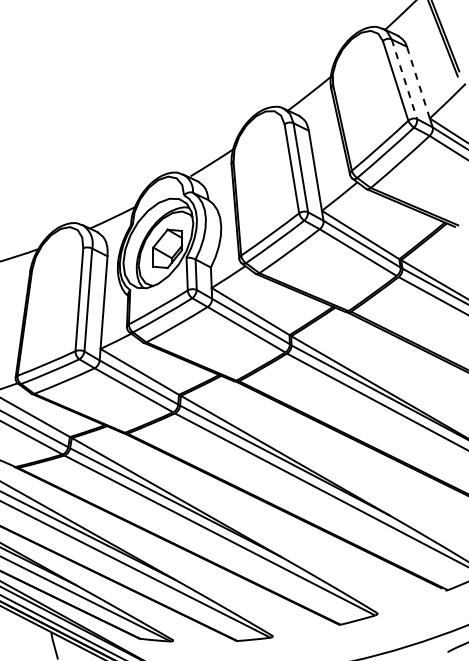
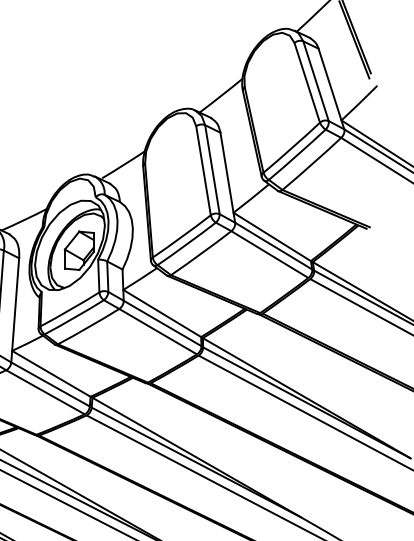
line: (404, 79) -> (316, 81), dashed -> solid
line: (418, 82) -> (330, 84), dashed -> solid

